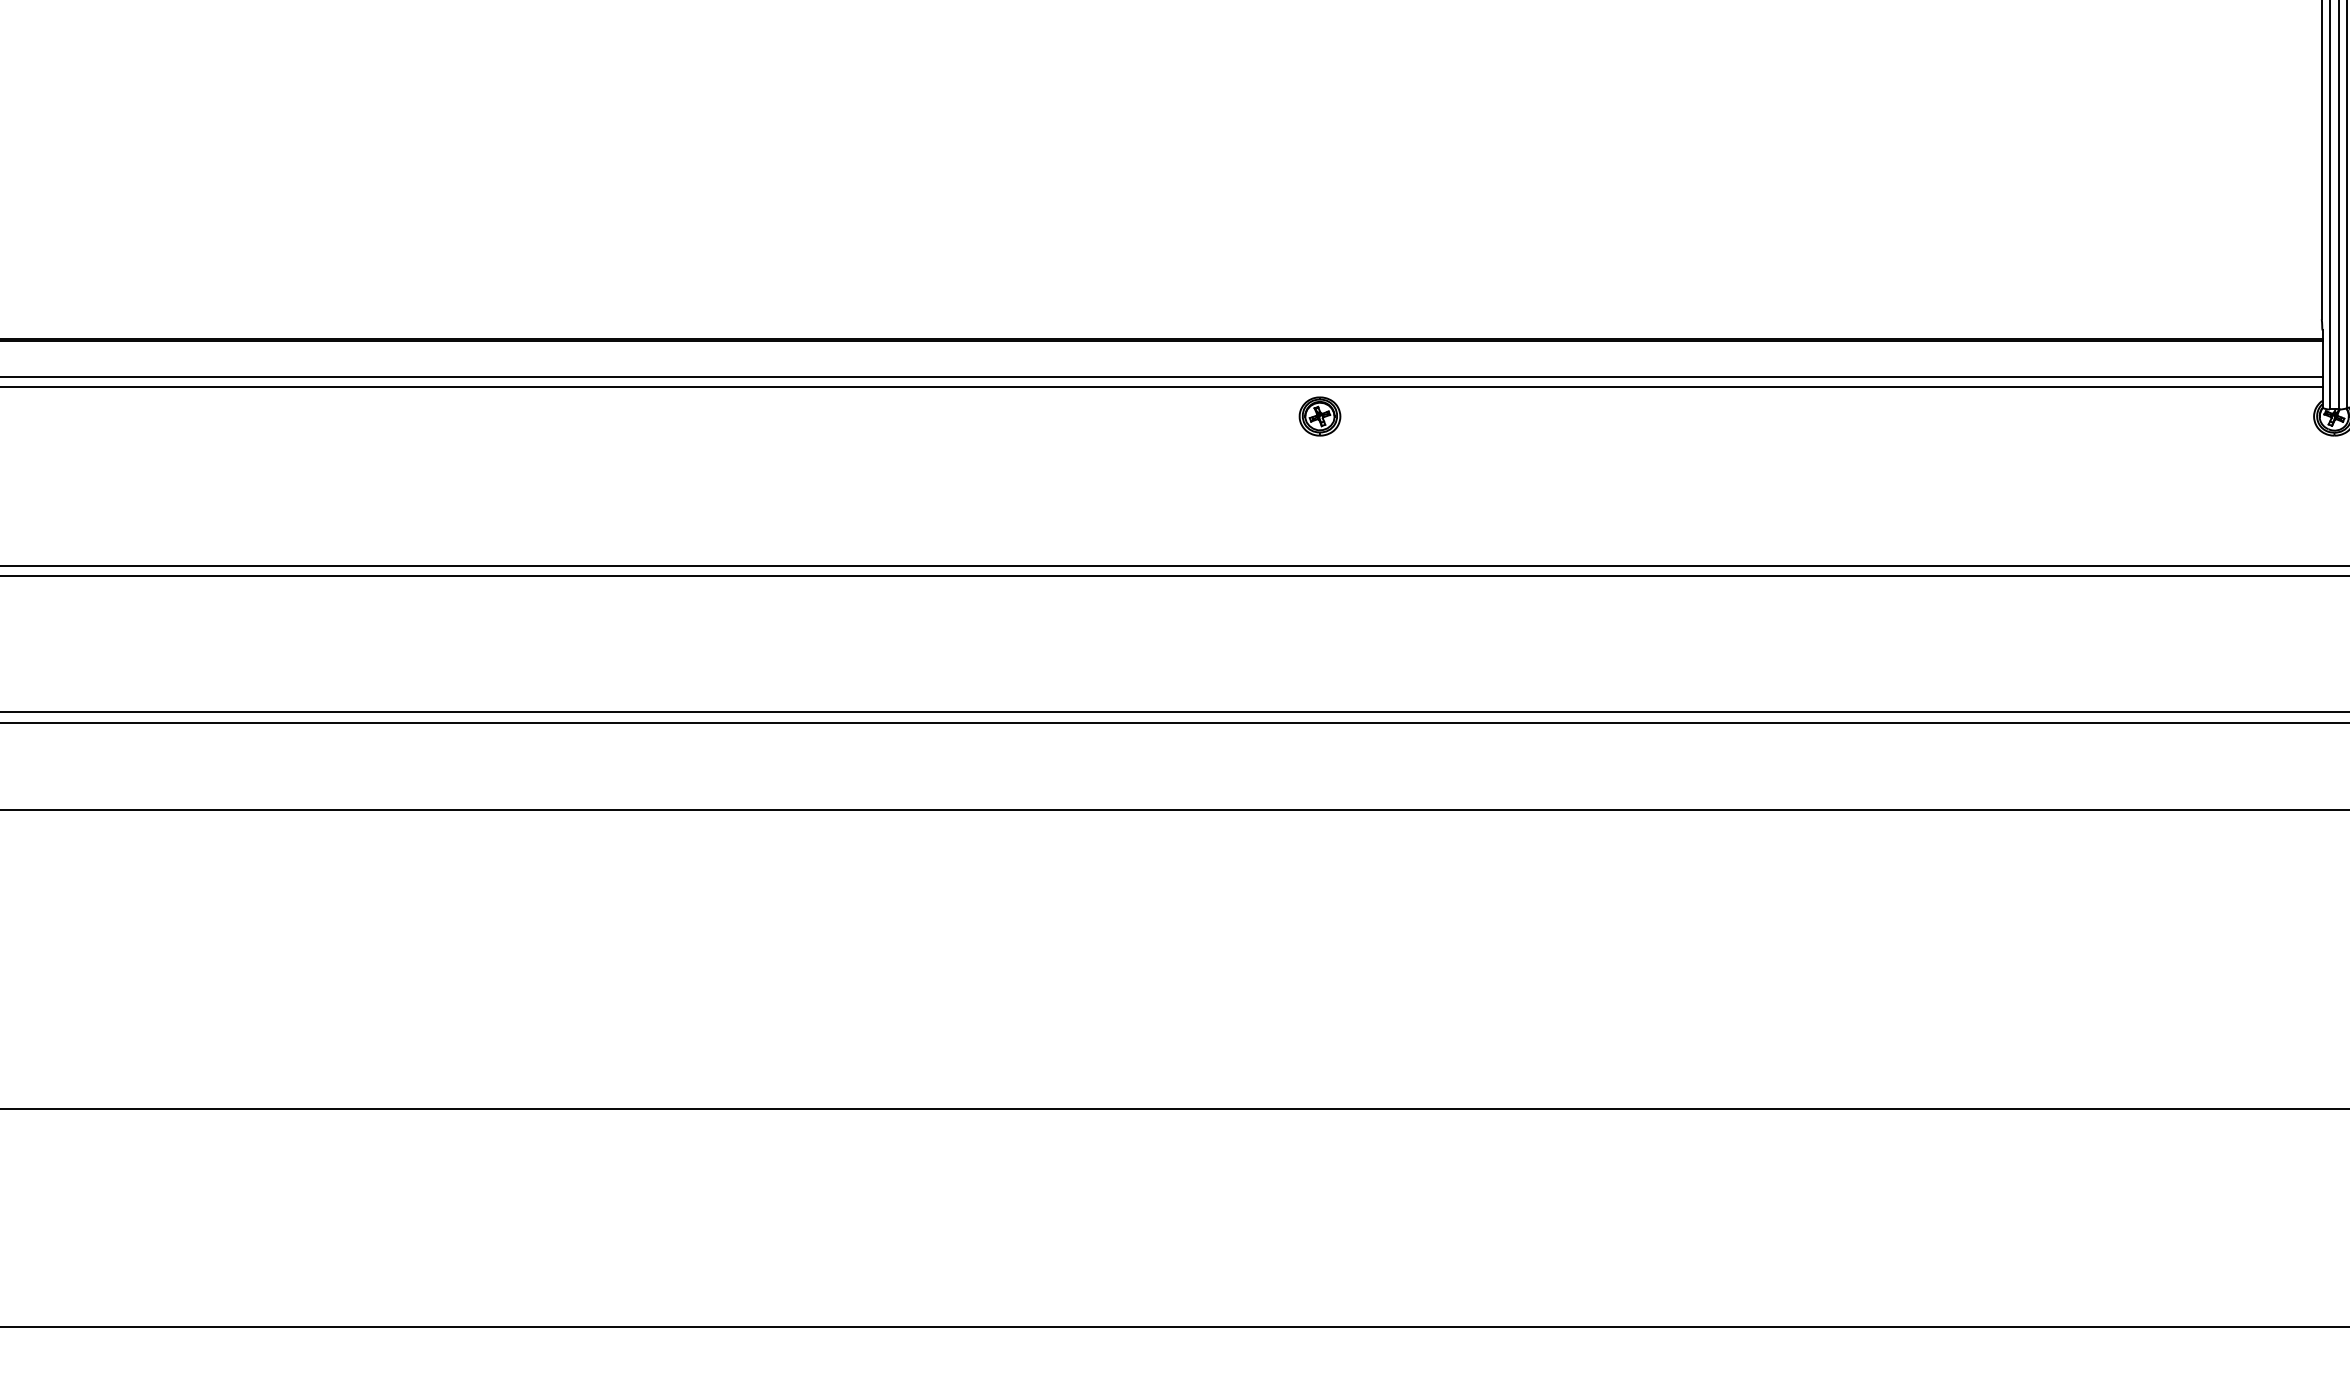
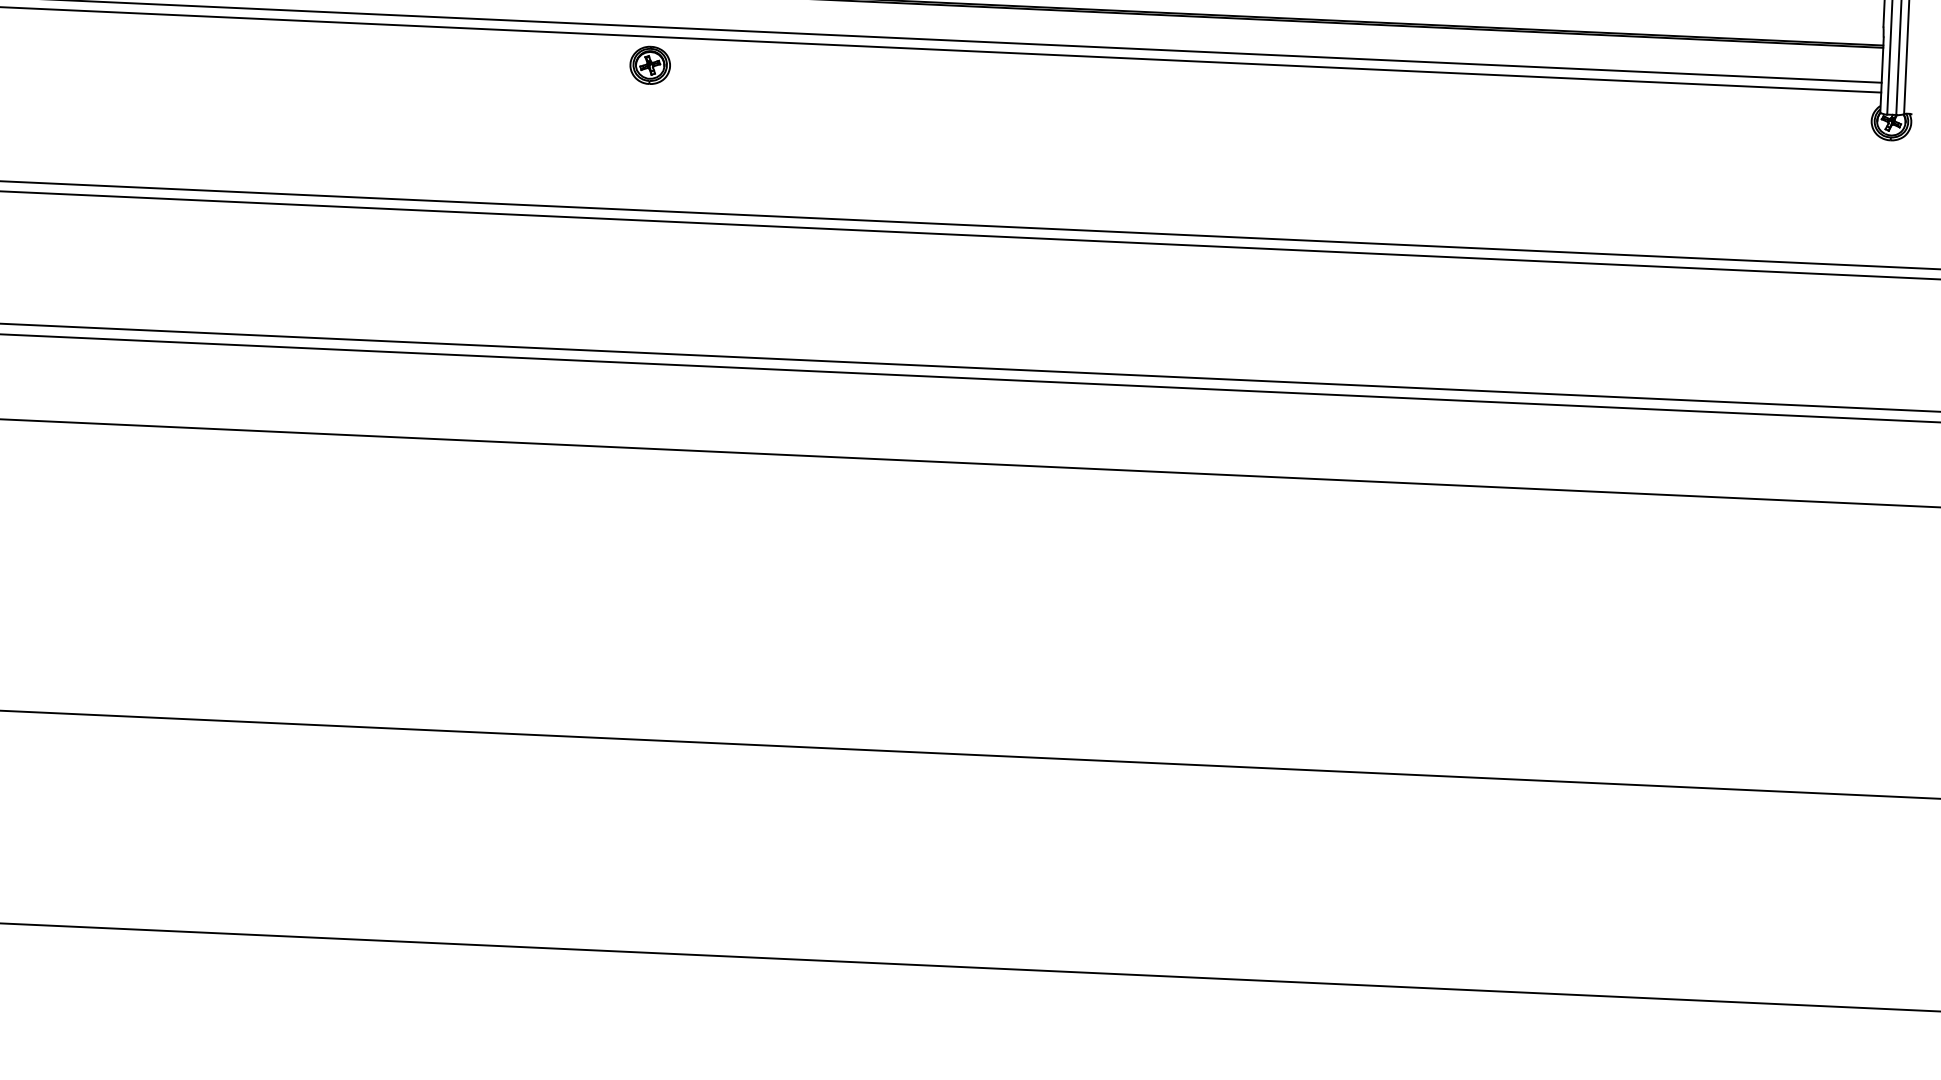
part: (1319, 416) -> (649, 65), moved

